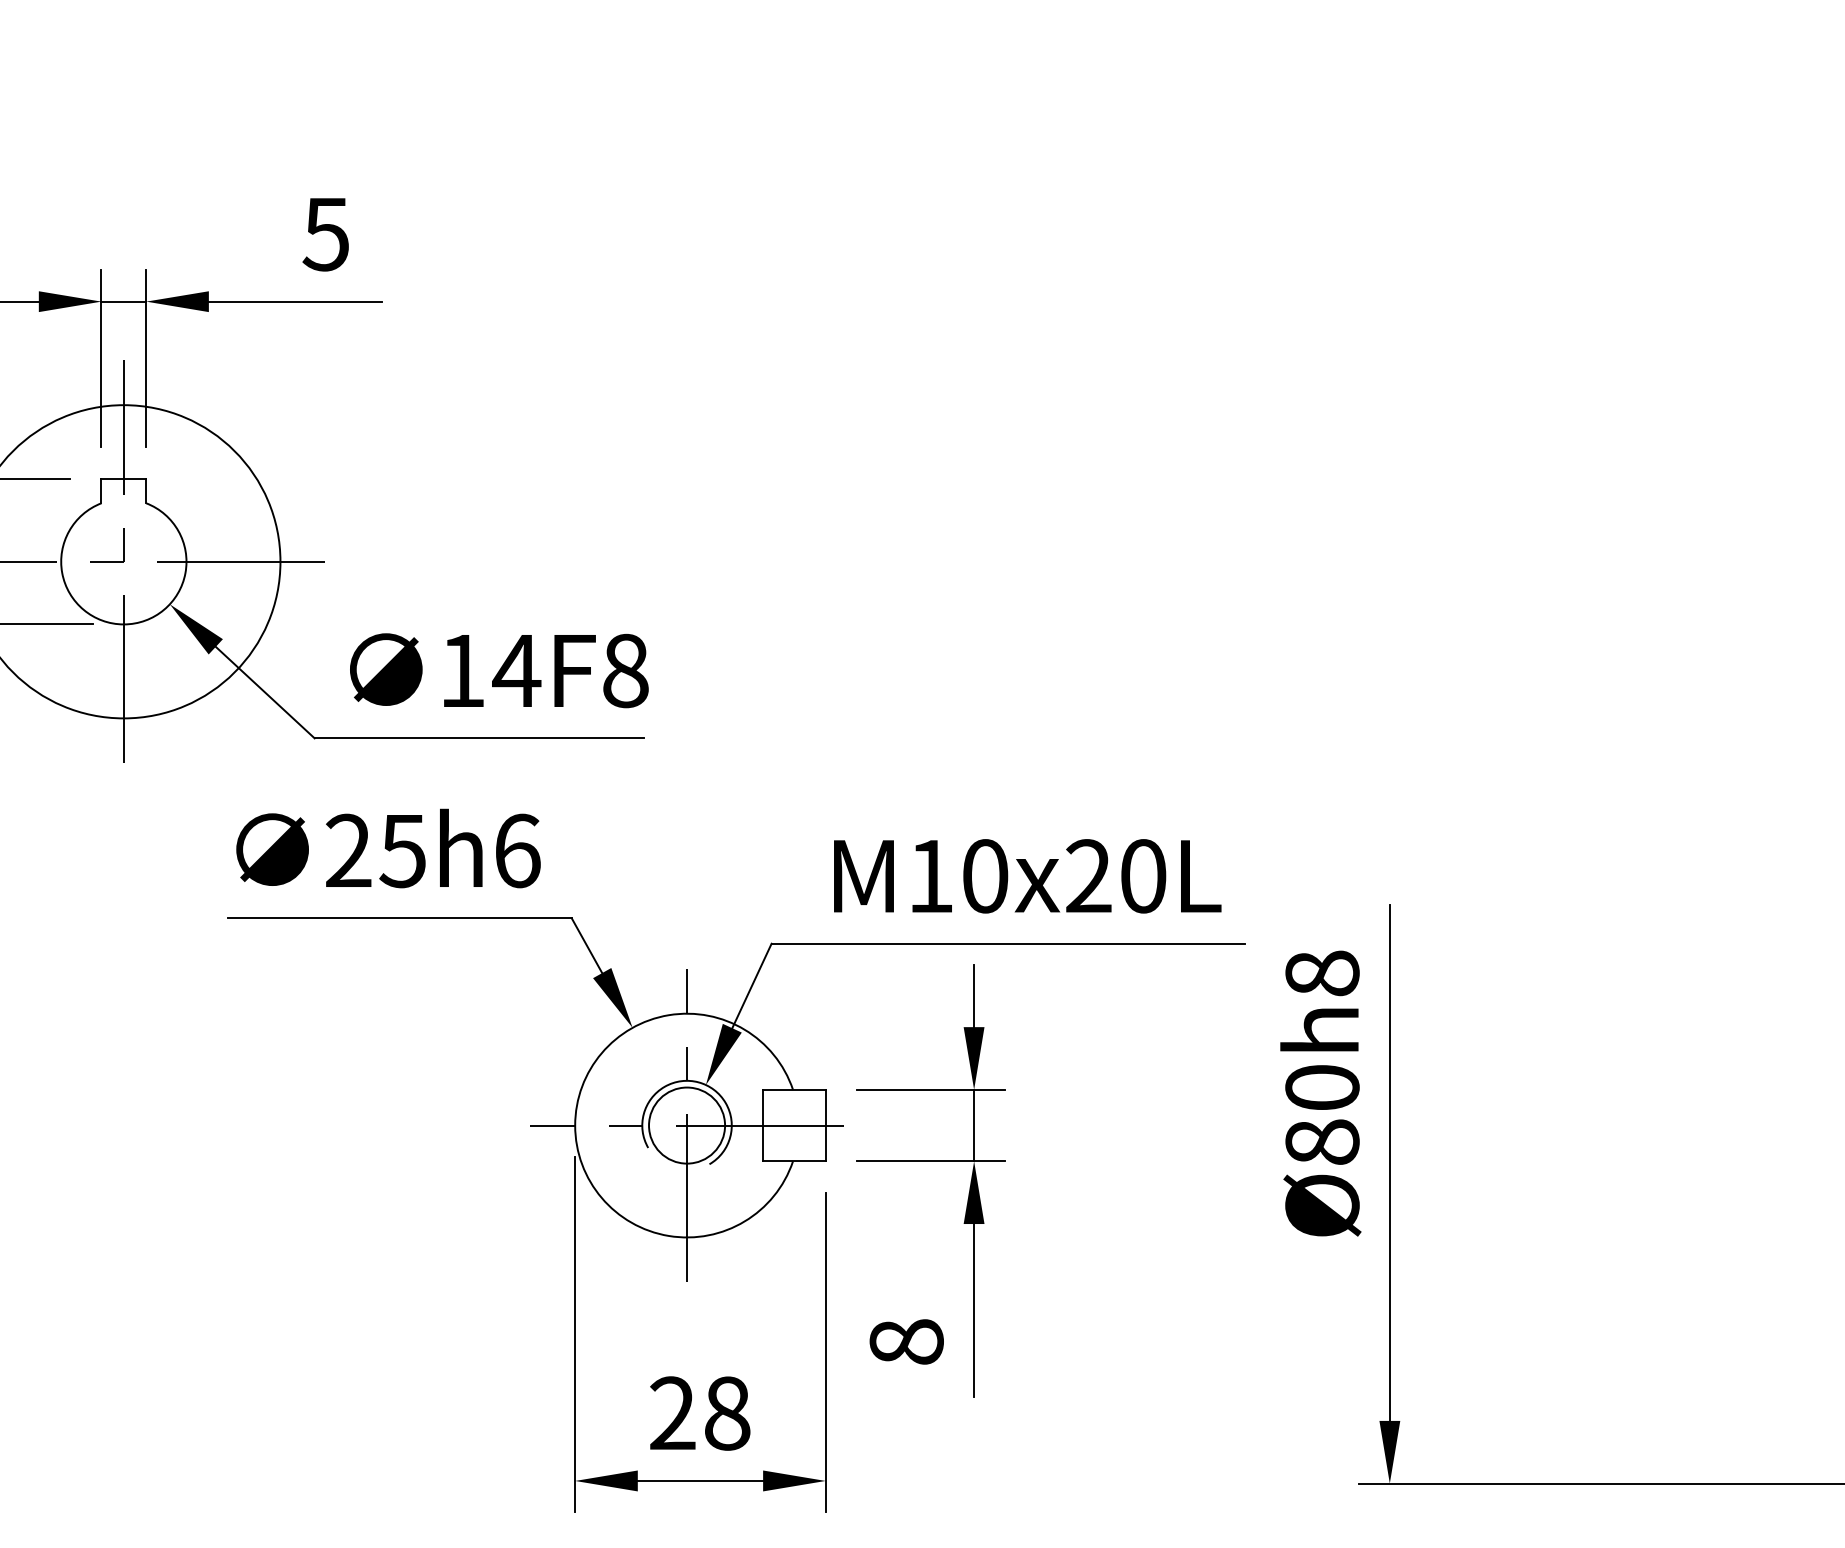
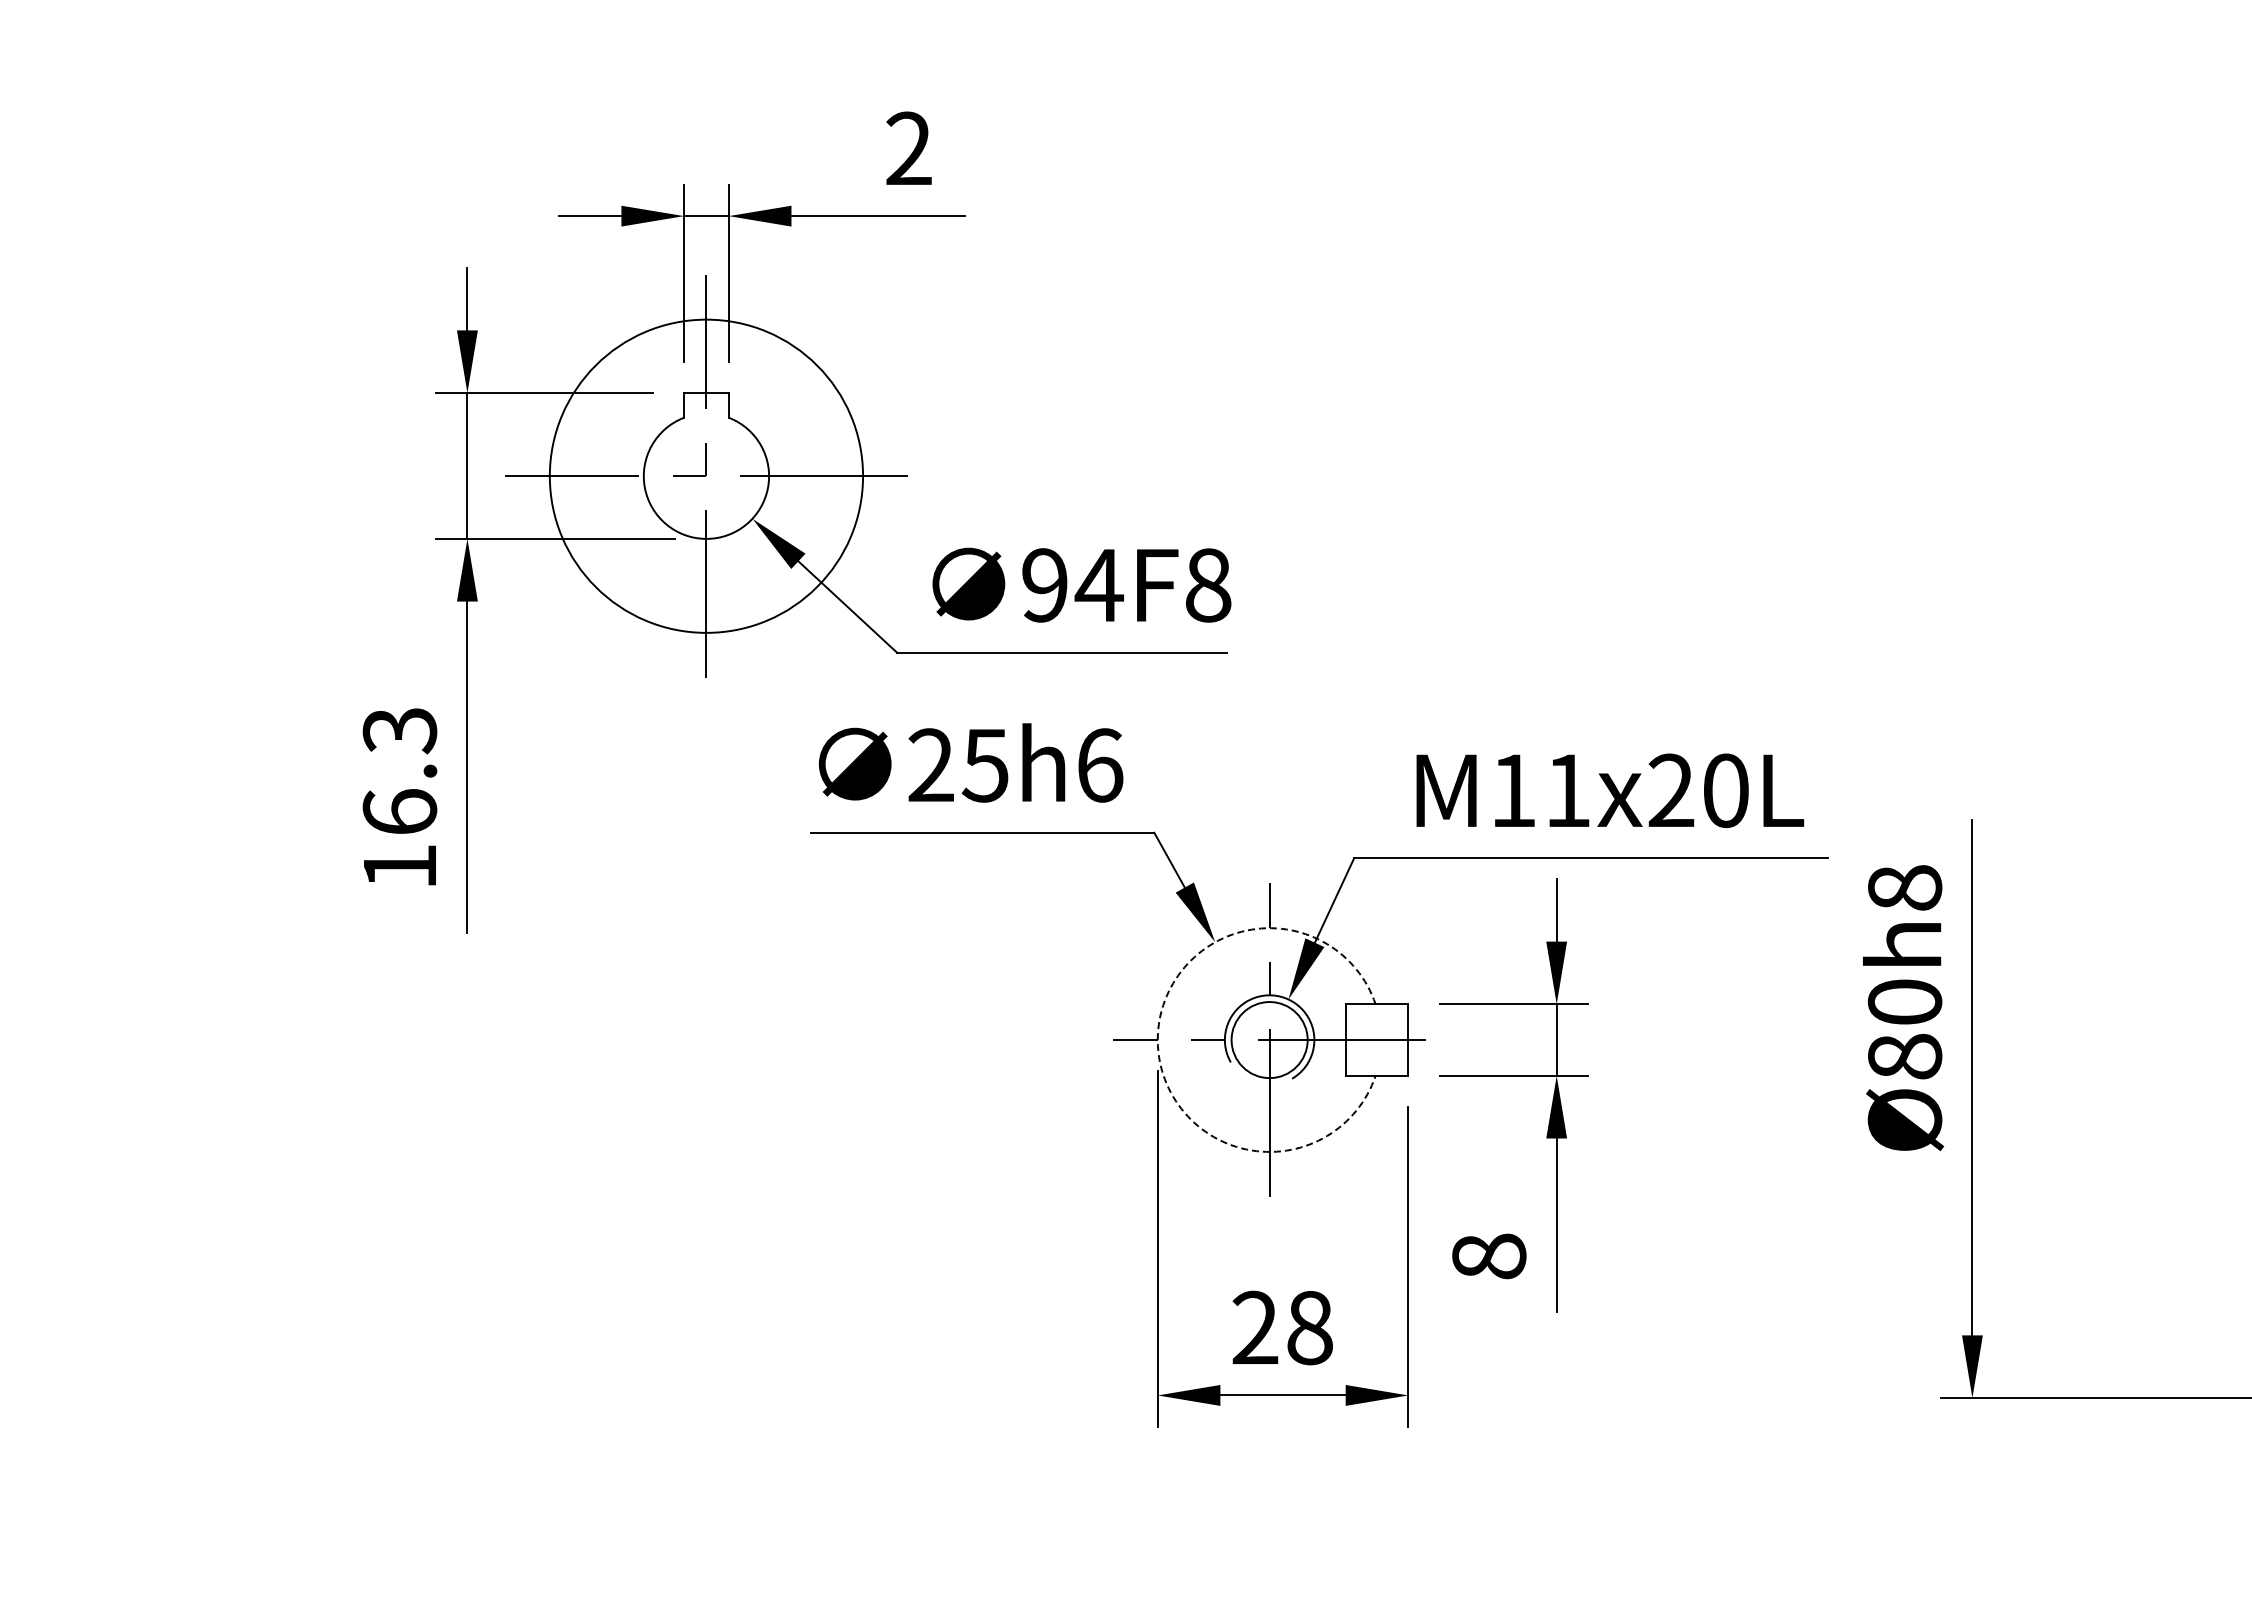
text: (325, 234) -> (908, 148), 5 -> 2
text: (461, 671) -> (1044, 585), 14F8 -> 94F8
text: (985, 876) -> (1568, 790), M10x20L -> M11x20L
arc: (574, 1126) -> (1157, 1040), solid -> dashed

